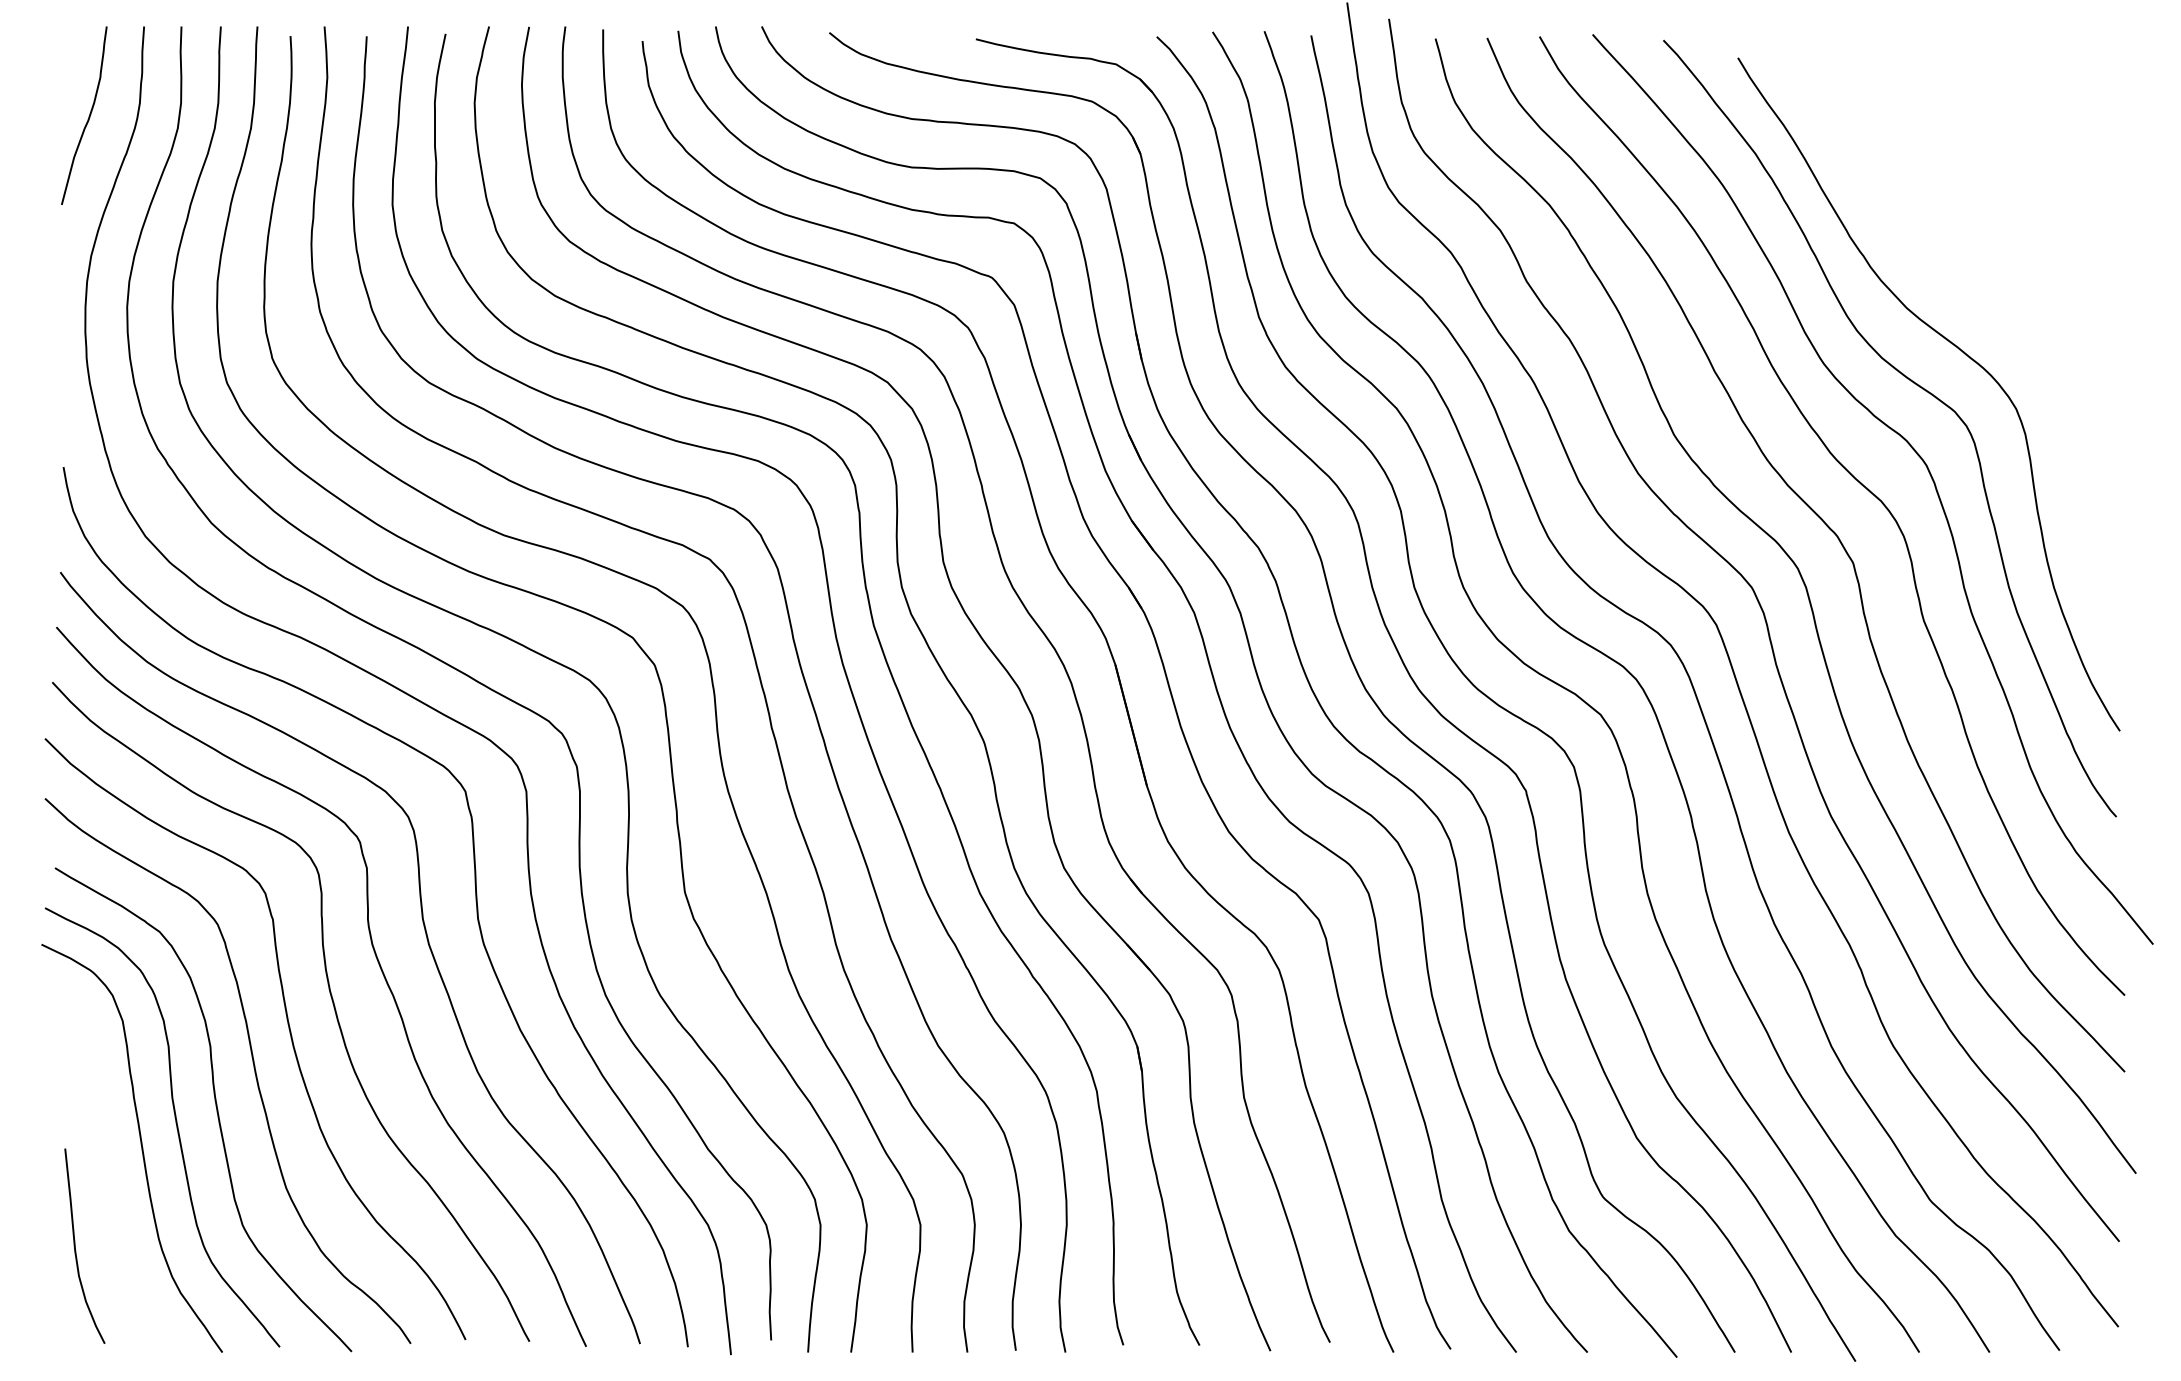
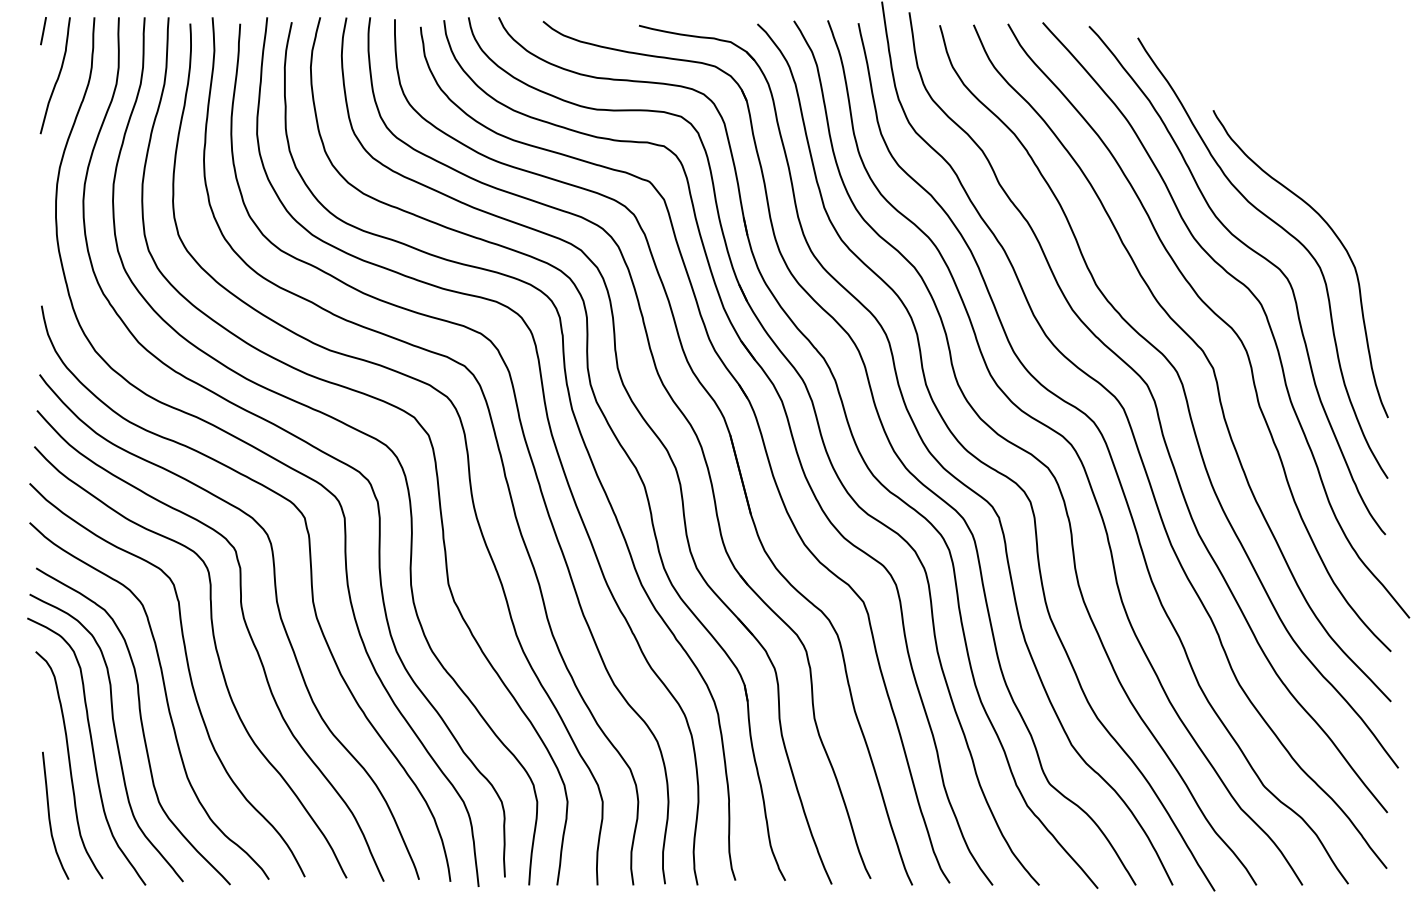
line: (66, 48) -> (43, 31), added
curve: (2039, 361) -> (1335, 236), added
curve: (105, 1169) -> (69, 765), added

